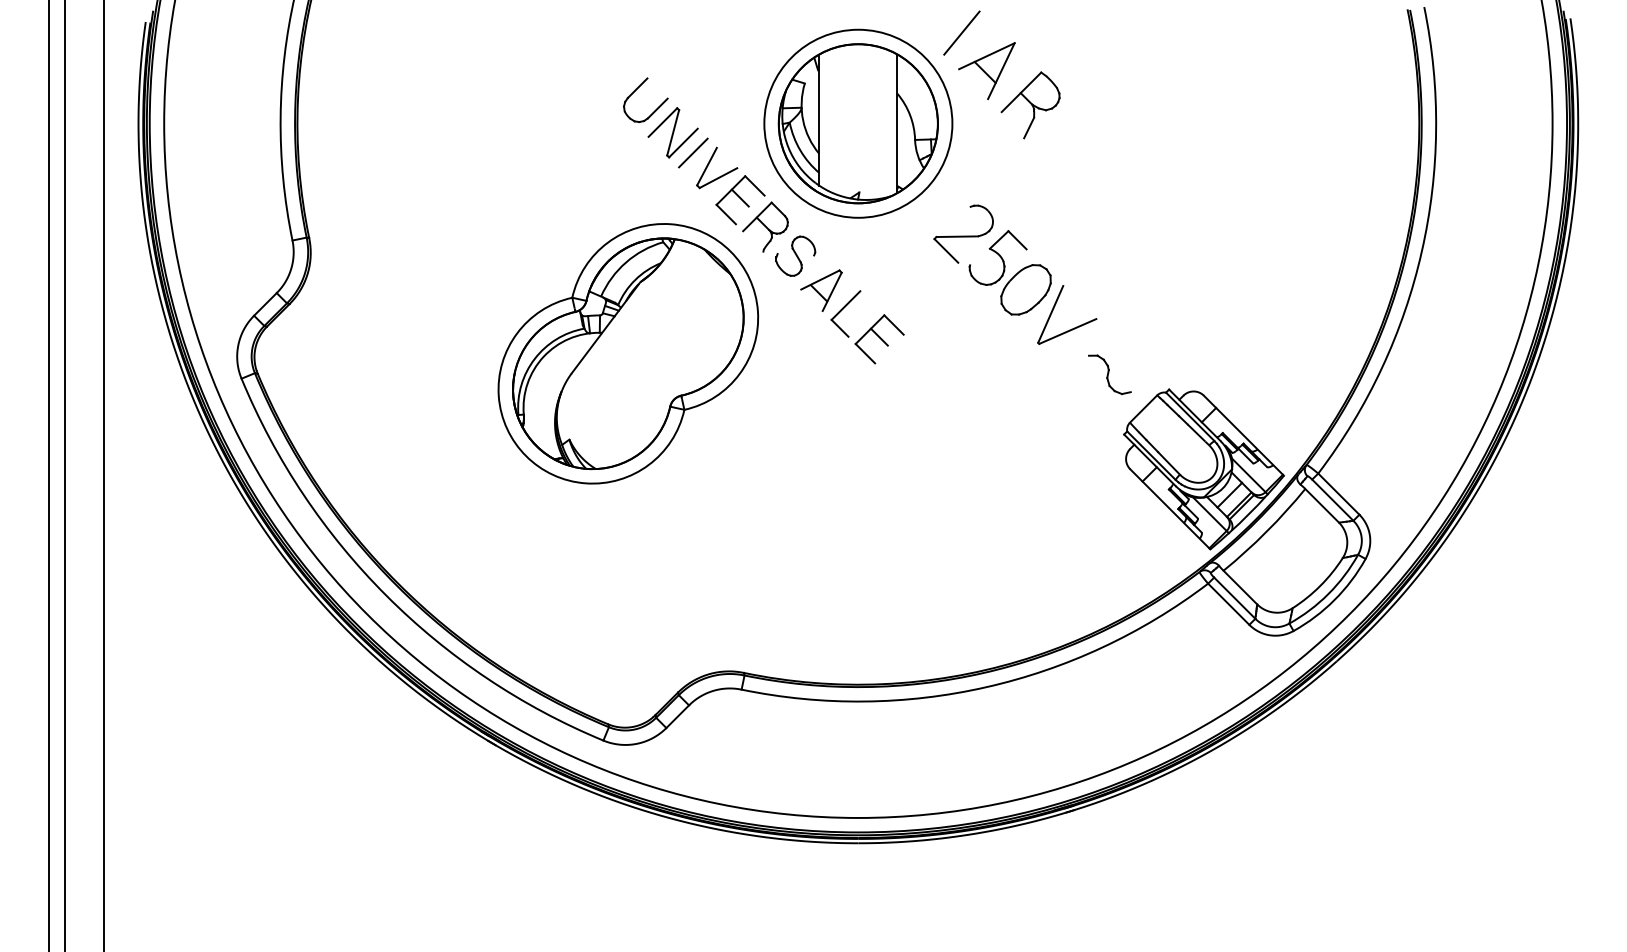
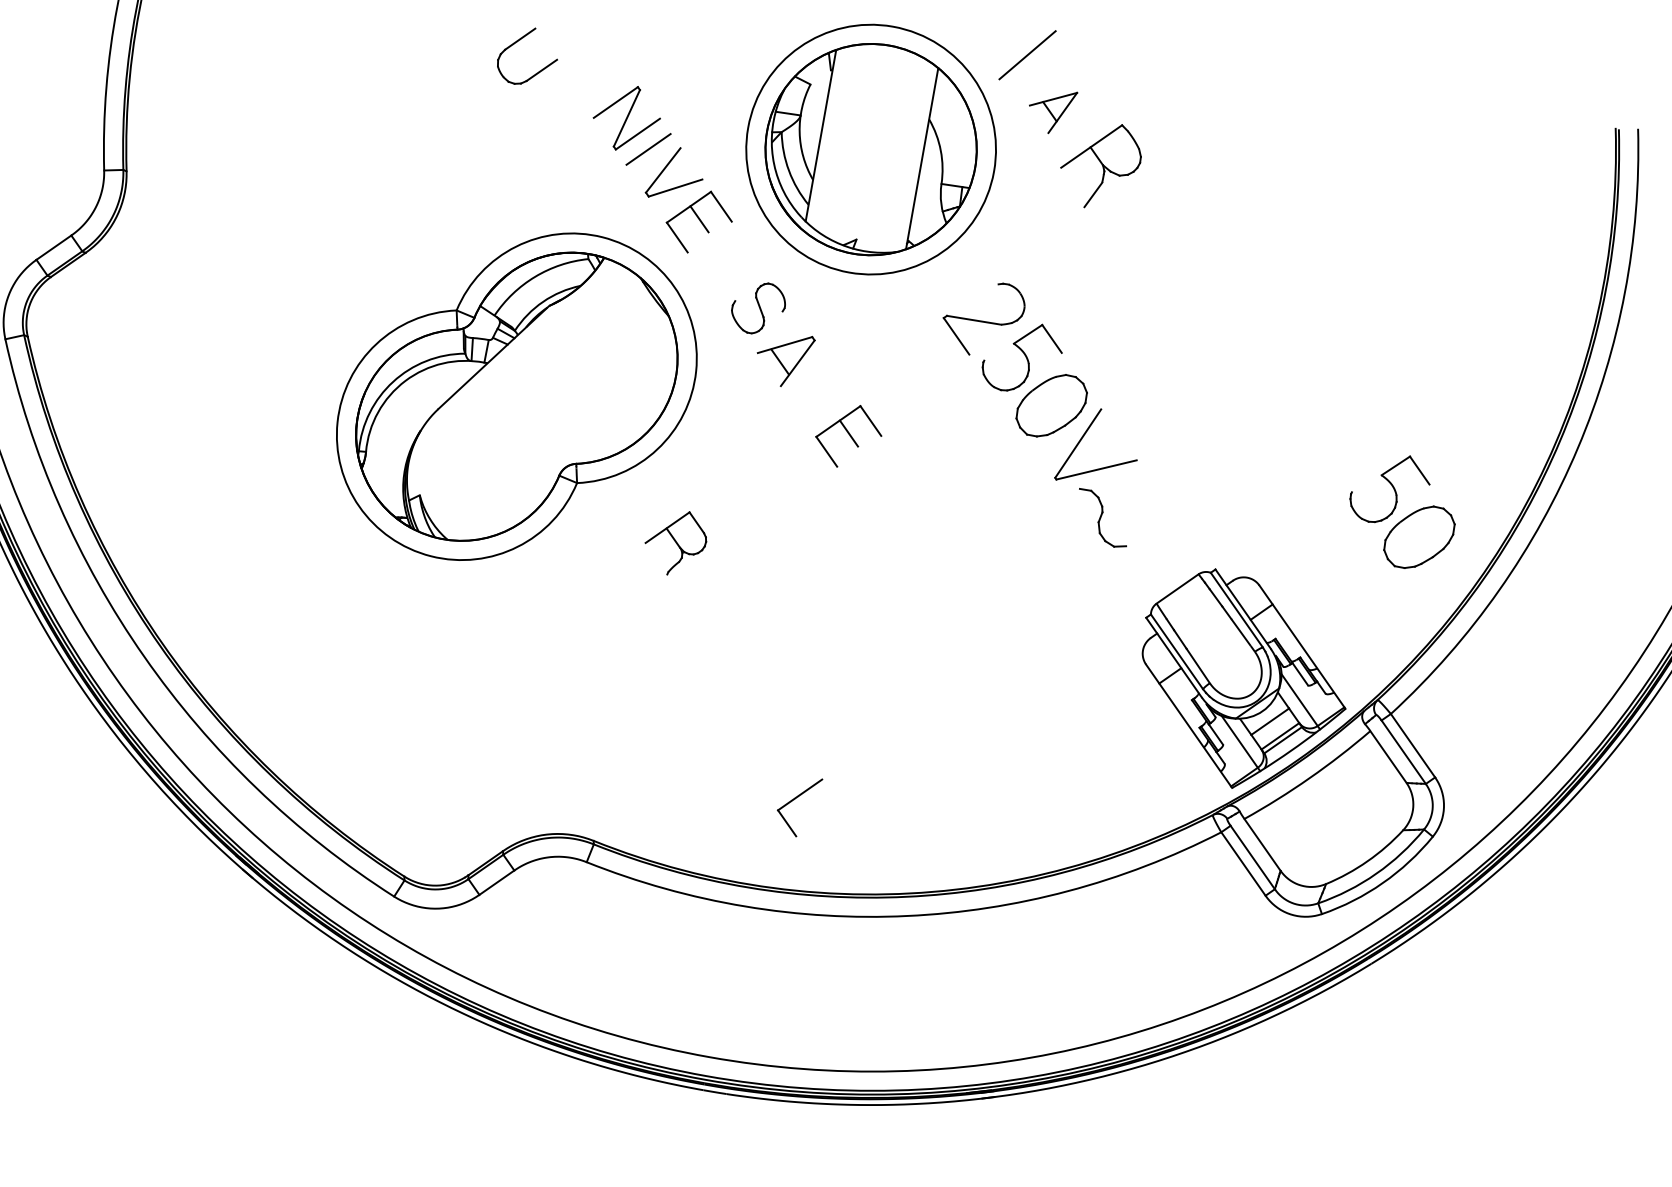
part: (986, 71) -> (1050, 111), size x0.6
part: (636, 90) -> (518, 41), moved
part: (765, 226) -> (675, 542), moved
part: (845, 313) -> (797, 805), moved
part: (1299, 321) -> (1401, 510), added
part: (1109, 374) -> (1102, 518), moved

